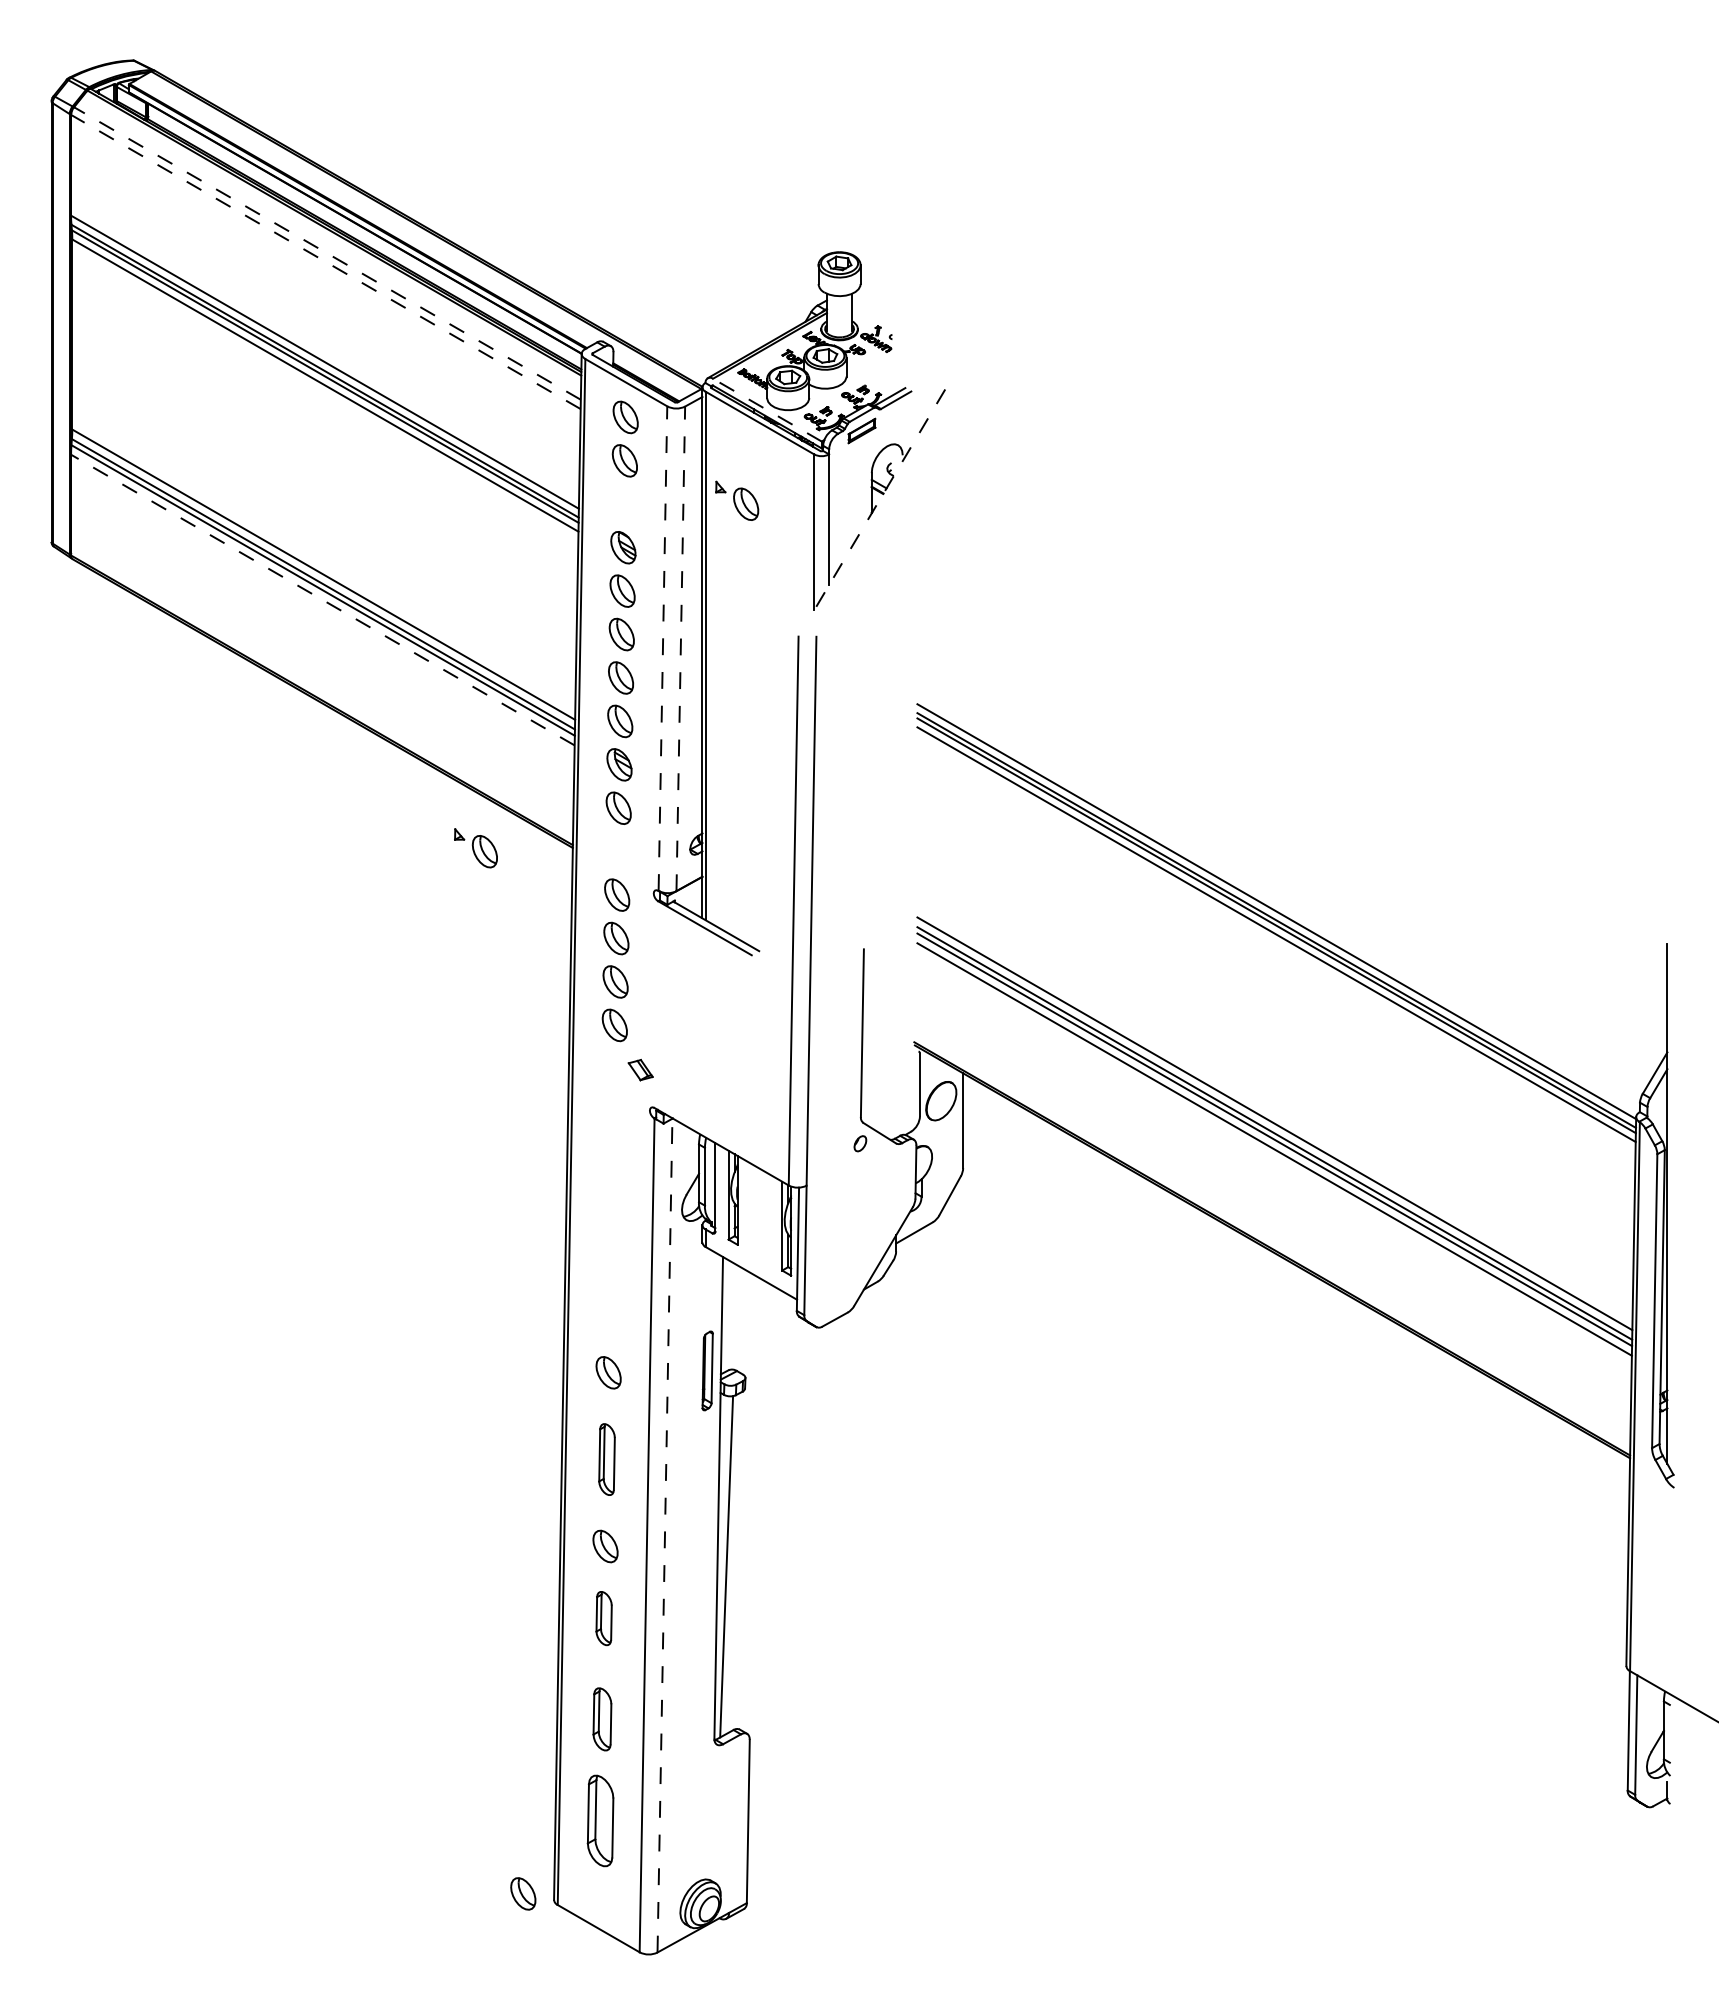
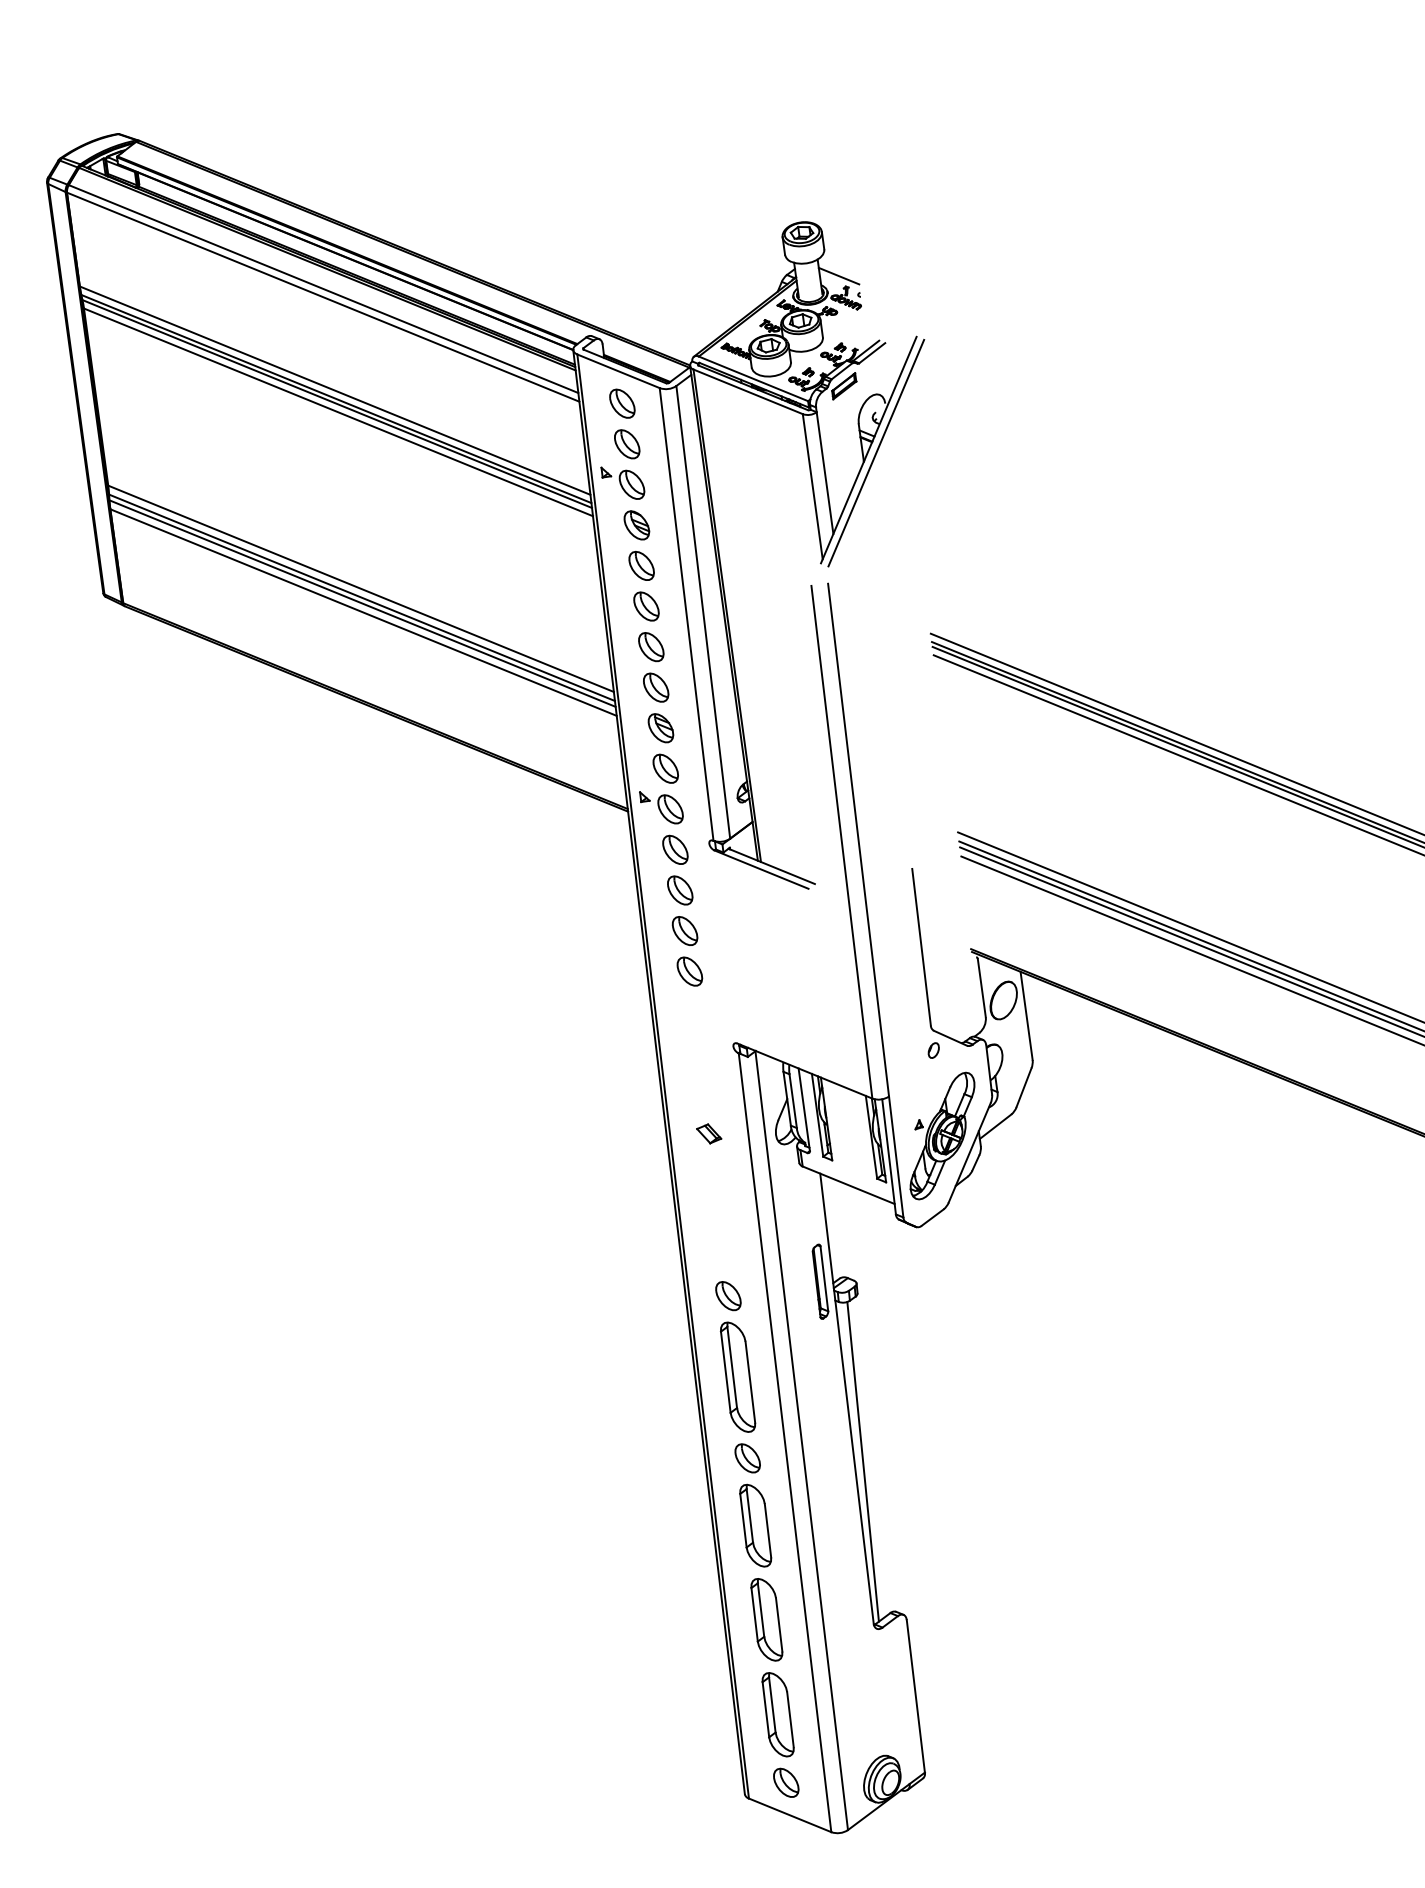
line: (327, 253) -> (323, 289), dashed -> solid
line: (325, 261) -> (322, 296), dashed -> solid
line: (872, 313) -> (839, 275), added
line: (767, 410) -> (753, 379), dashed -> solid
part: (737, 500) -> (623, 482), moved
line: (878, 501) -> (868, 449), dashed -> solid
line: (885, 505) -> (875, 452), added
line: (322, 600) -> (363, 613), dashed -> solid
line: (662, 648) -> (686, 614), dashed -> solid
line: (680, 648) -> (702, 612), dashed -> solid
part: (475, 848) -> (661, 807), moved
part: (640, 1070) -> (708, 1134), moved
part: (857, 1234) -> (942, 1135), added
part: (606, 1459) -> (737, 1377), size x1.67
line: (664, 1535) -> (801, 1440), dashed -> solid
part: (603, 1618) -> (755, 1525), size x1.67
part: (602, 1719) -> (766, 1619), size x1.43
part: (523, 1893) -> (786, 1782), moved

